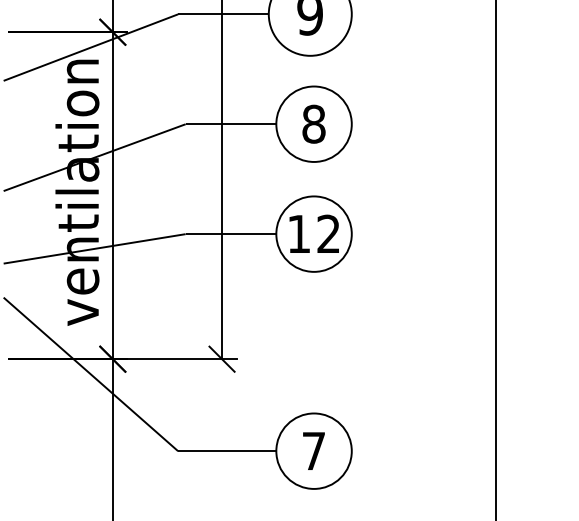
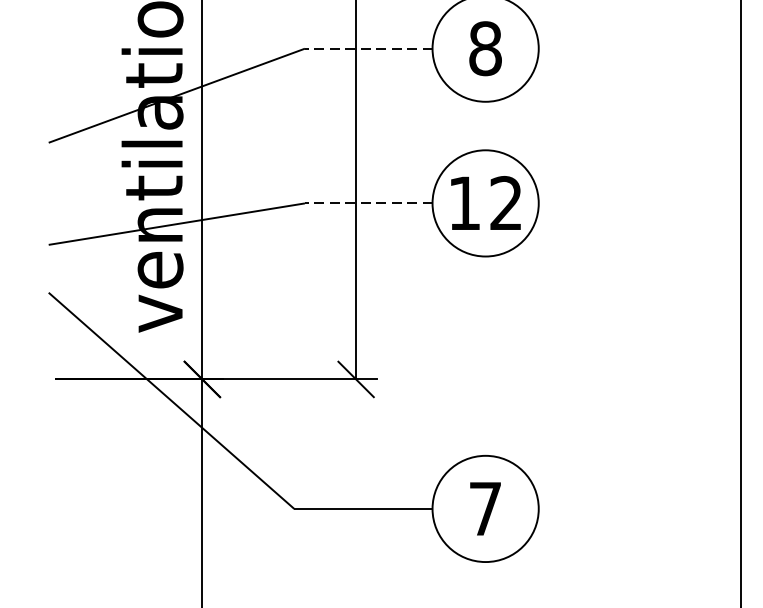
line: (230, 124) -> (368, 49), solid -> dashed
line: (230, 234) -> (368, 203), solid -> dashed

